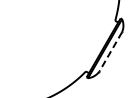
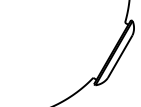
line: (110, 51) -> (119, 56), dashed -> solid

